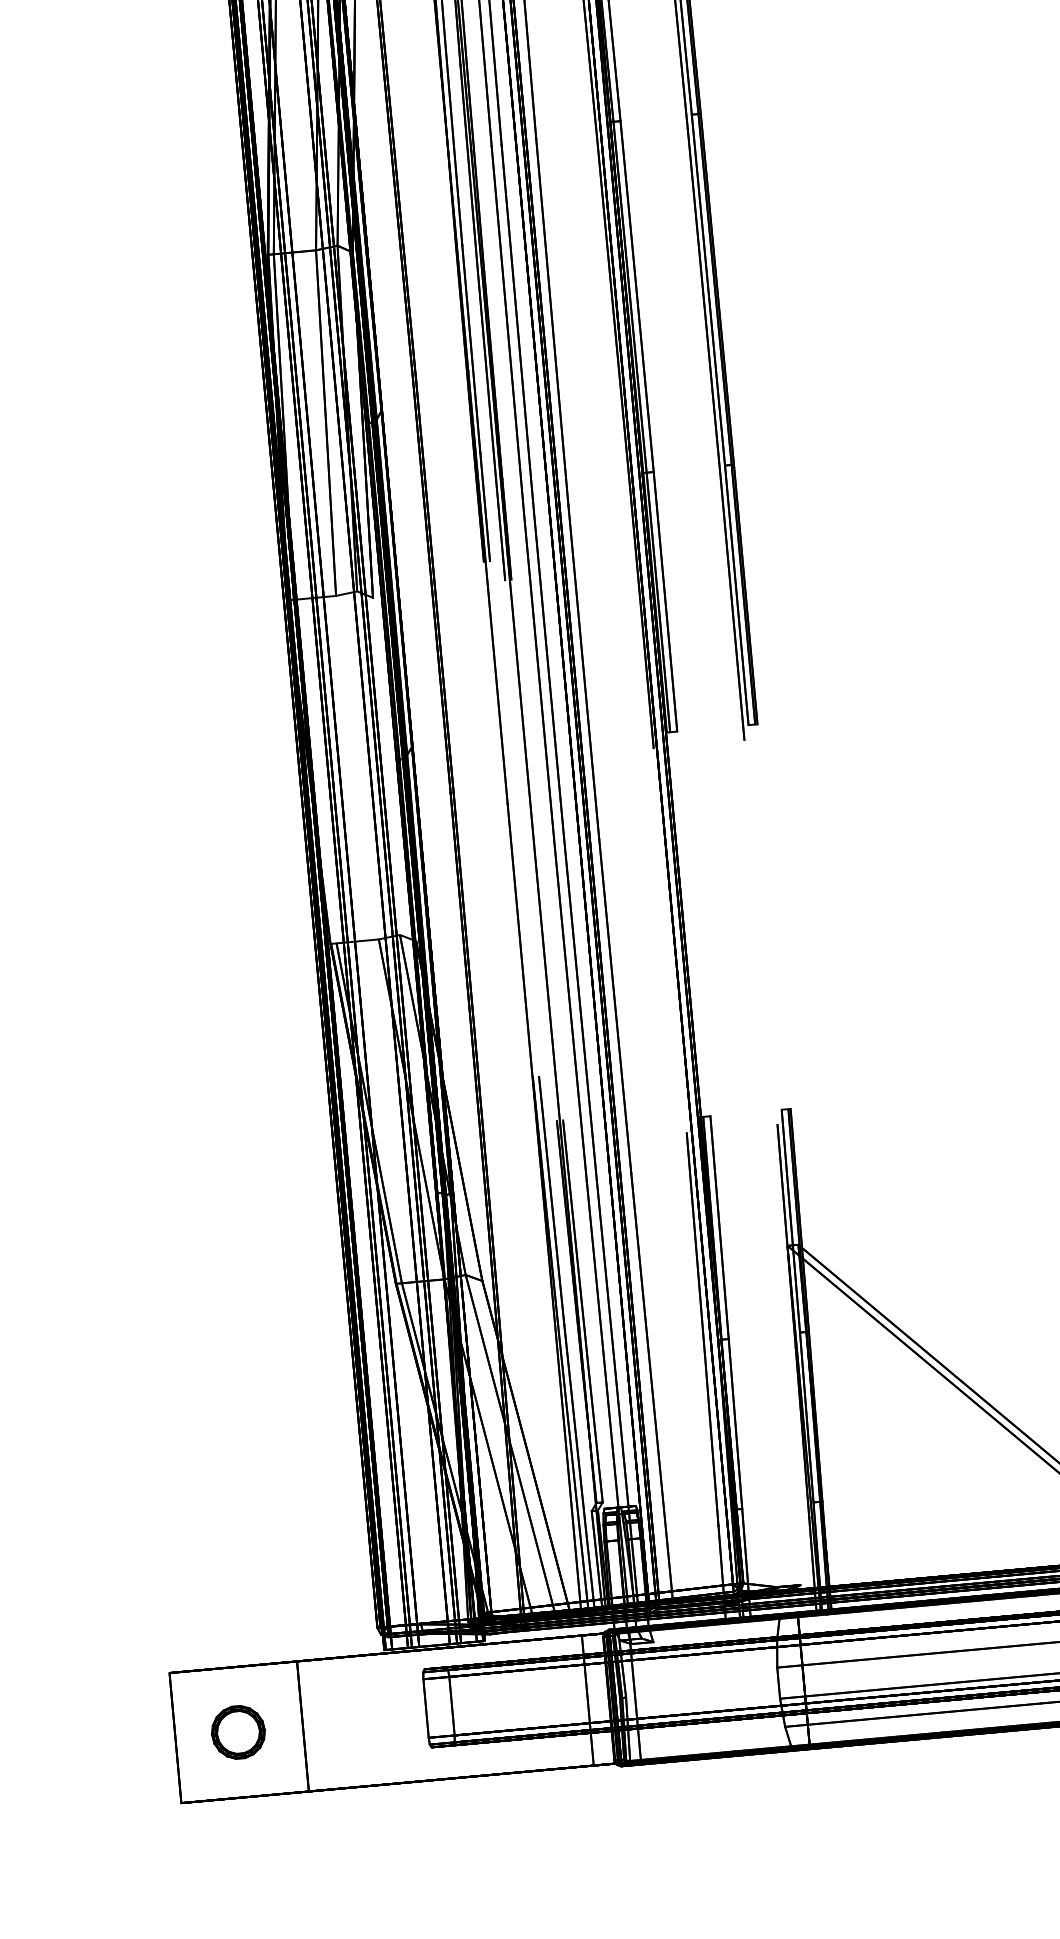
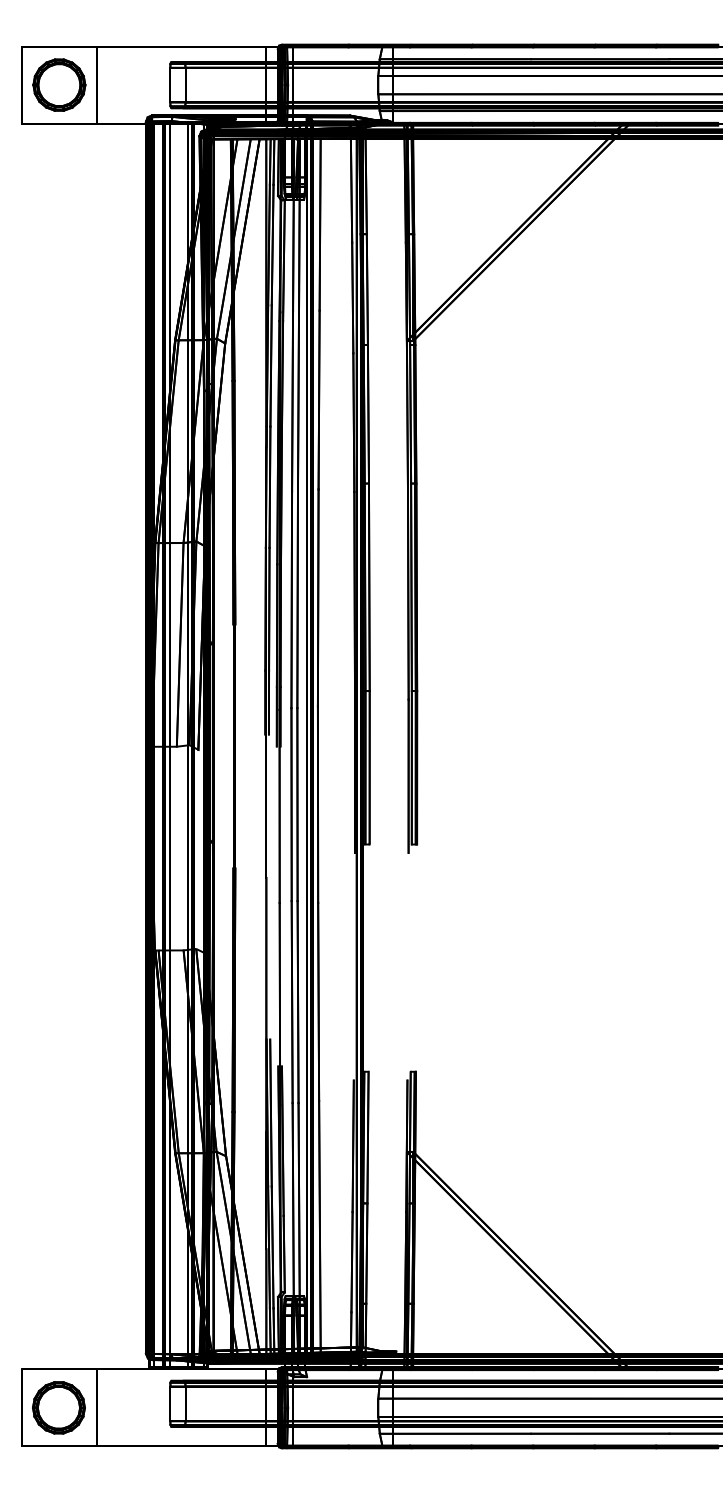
part: (237, 1731) -> (58, 1407), size x1.67

